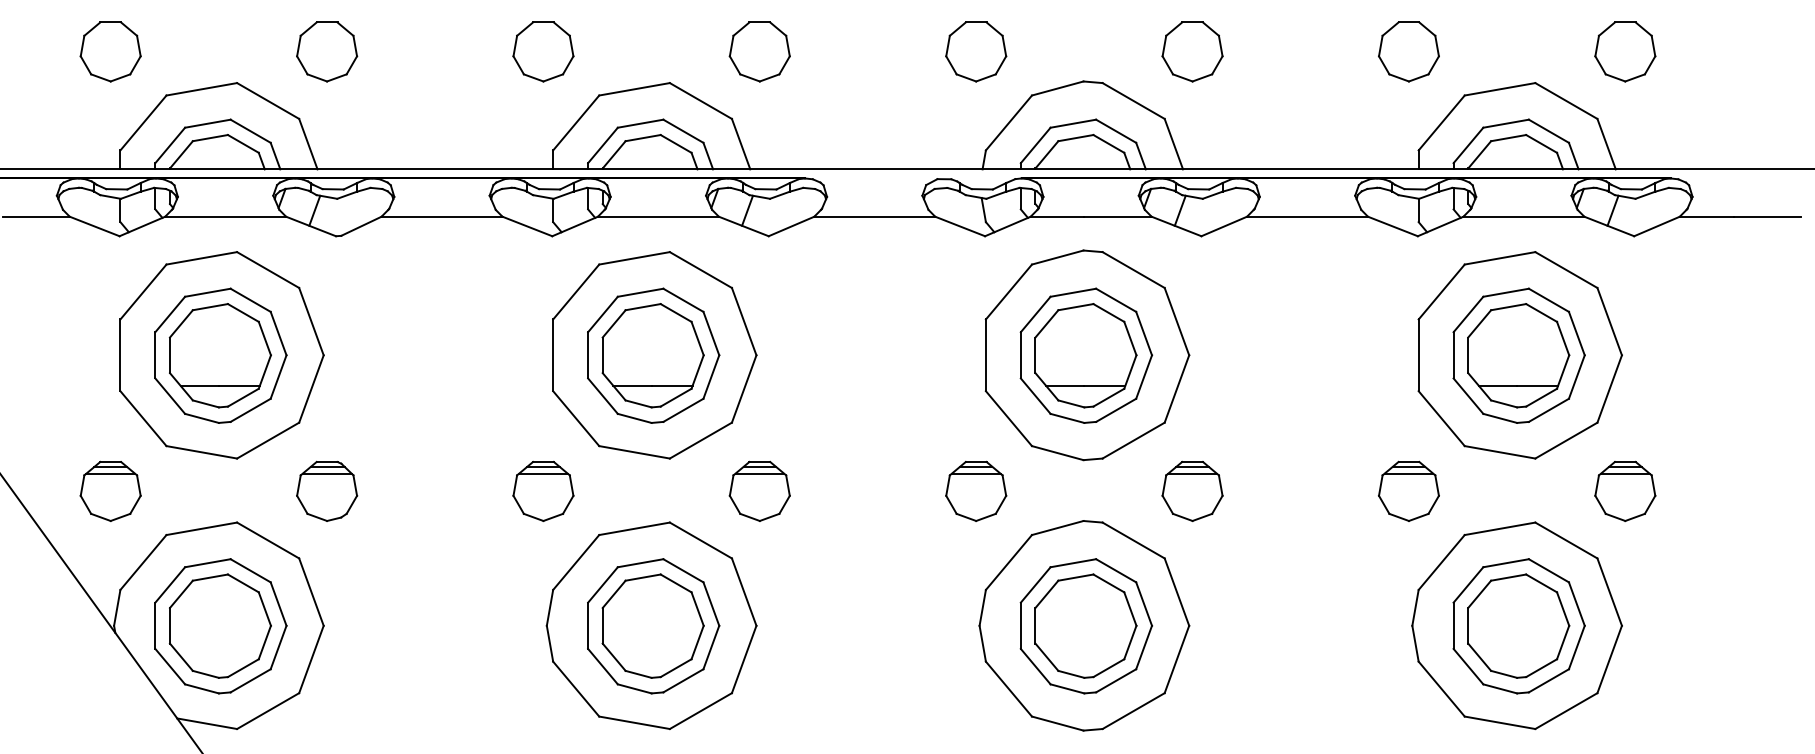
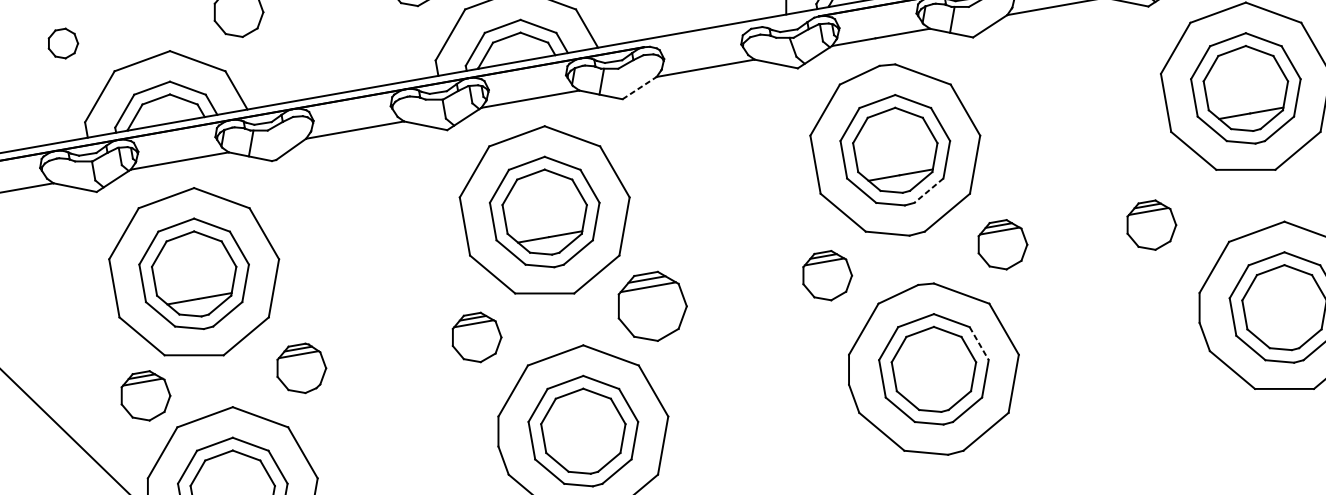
part: (110, 51) -> (62, 43), size x0.6
line: (791, 226) -> (639, 88), solid -> dashed
line: (1115, 410) -> (928, 190), solid -> dashed
part: (110, 490) -> (145, 395), moved
part: (759, 490) -> (651, 306), size x1.4
part: (1408, 490) -> (1150, 225), moved
line: (1144, 604) -> (979, 343), solid -> dashed

